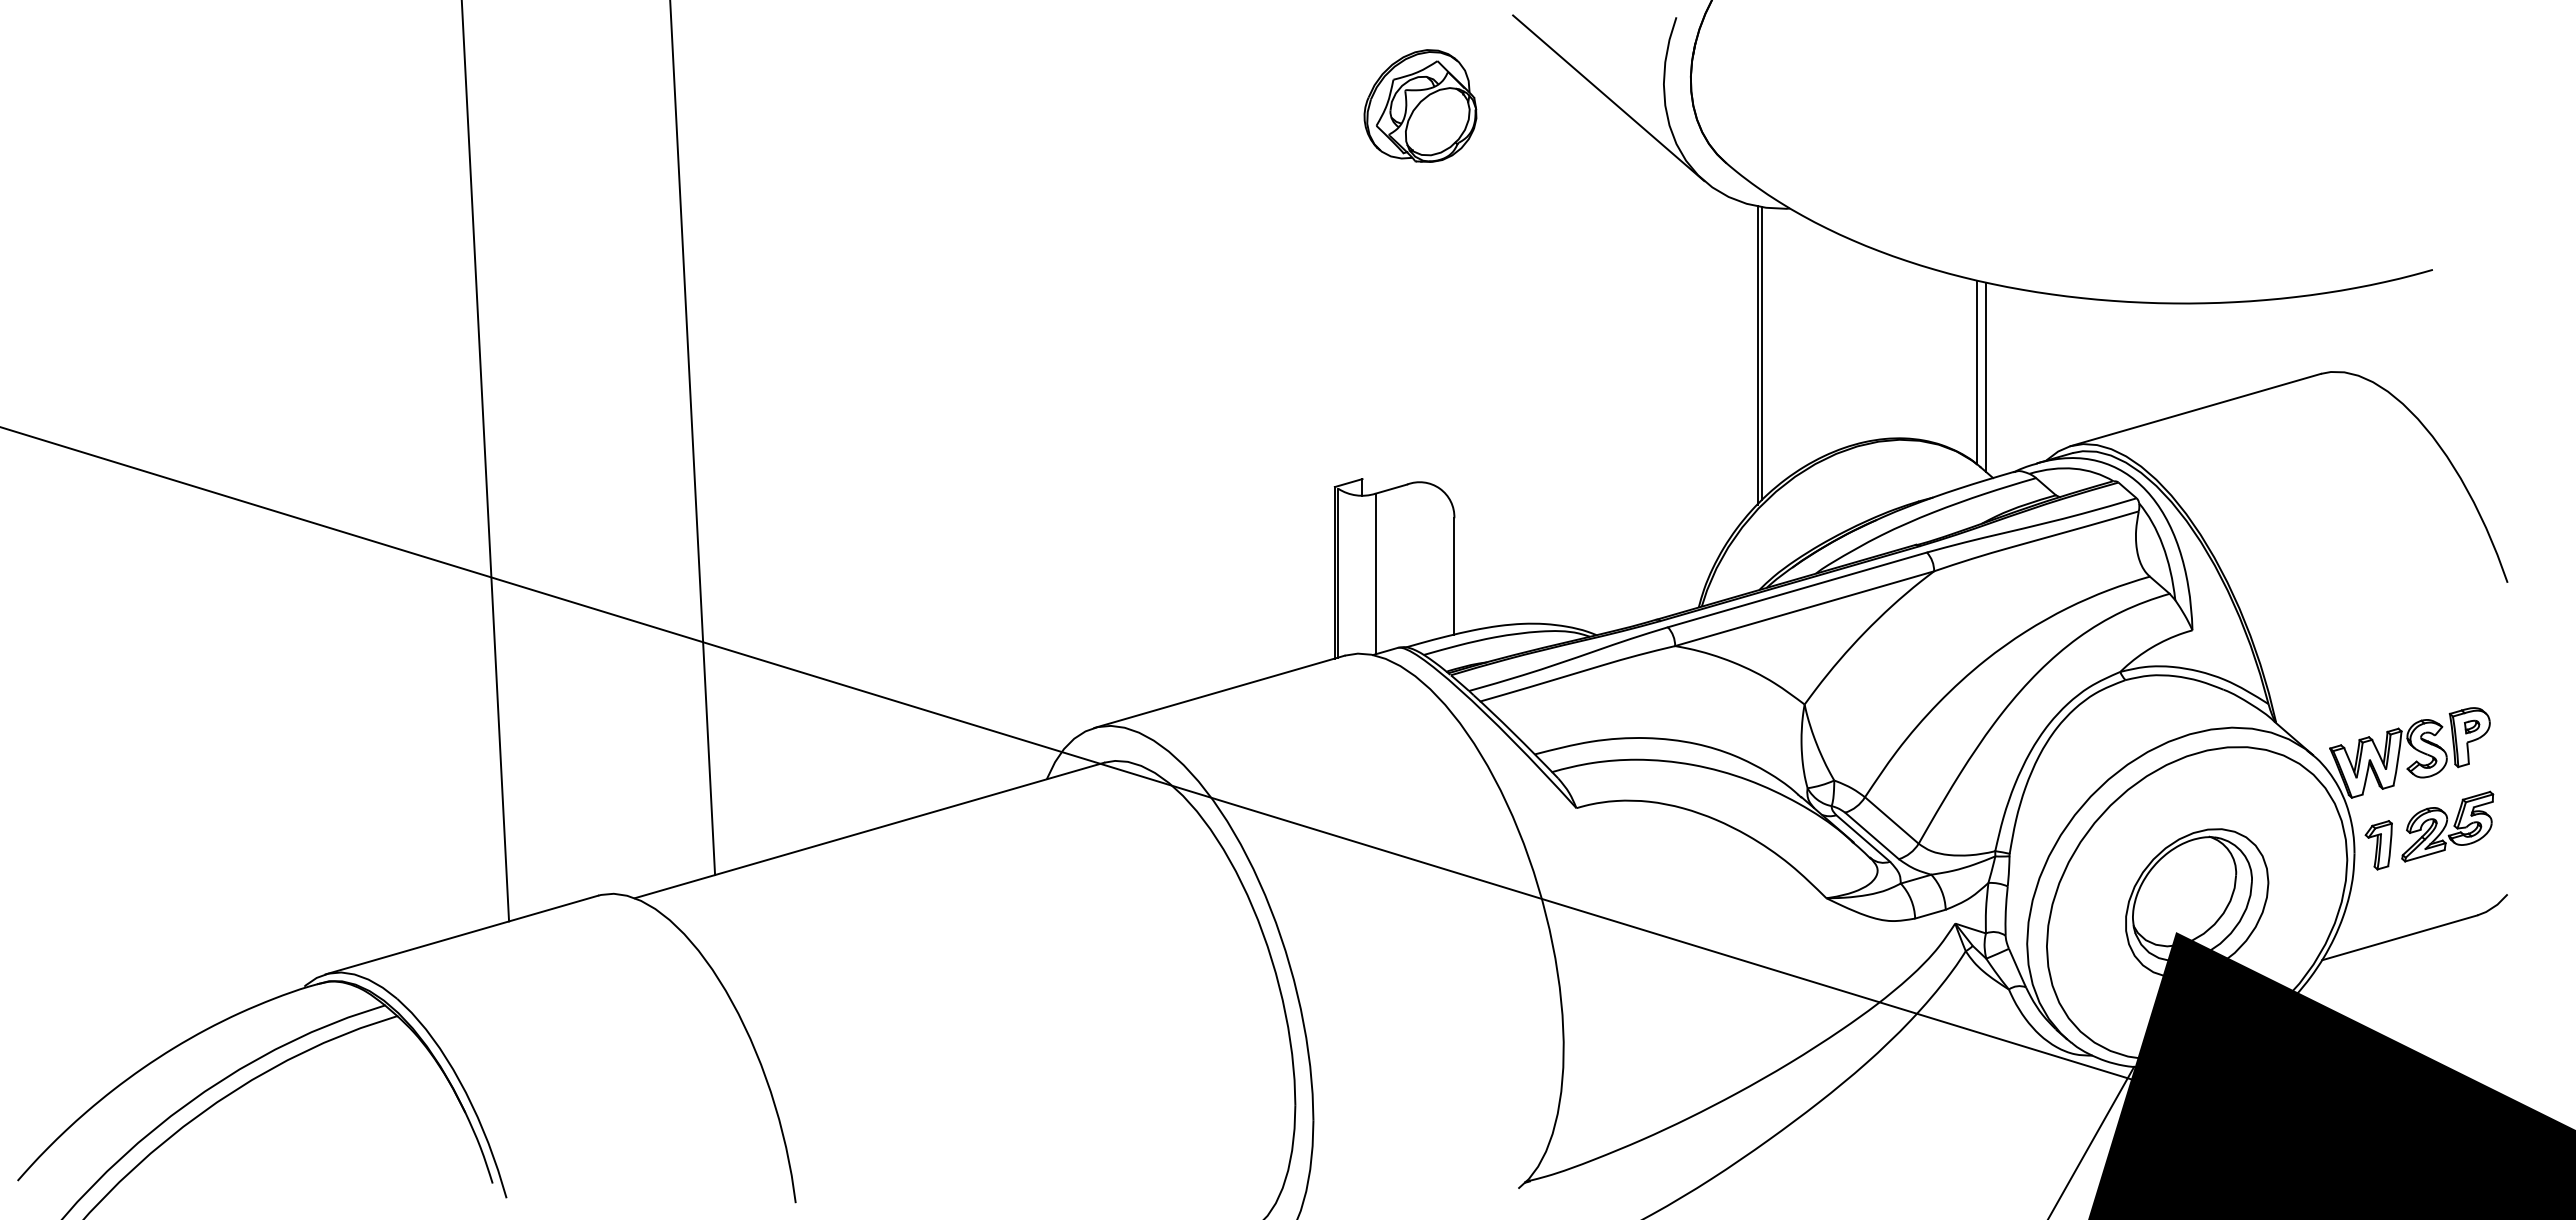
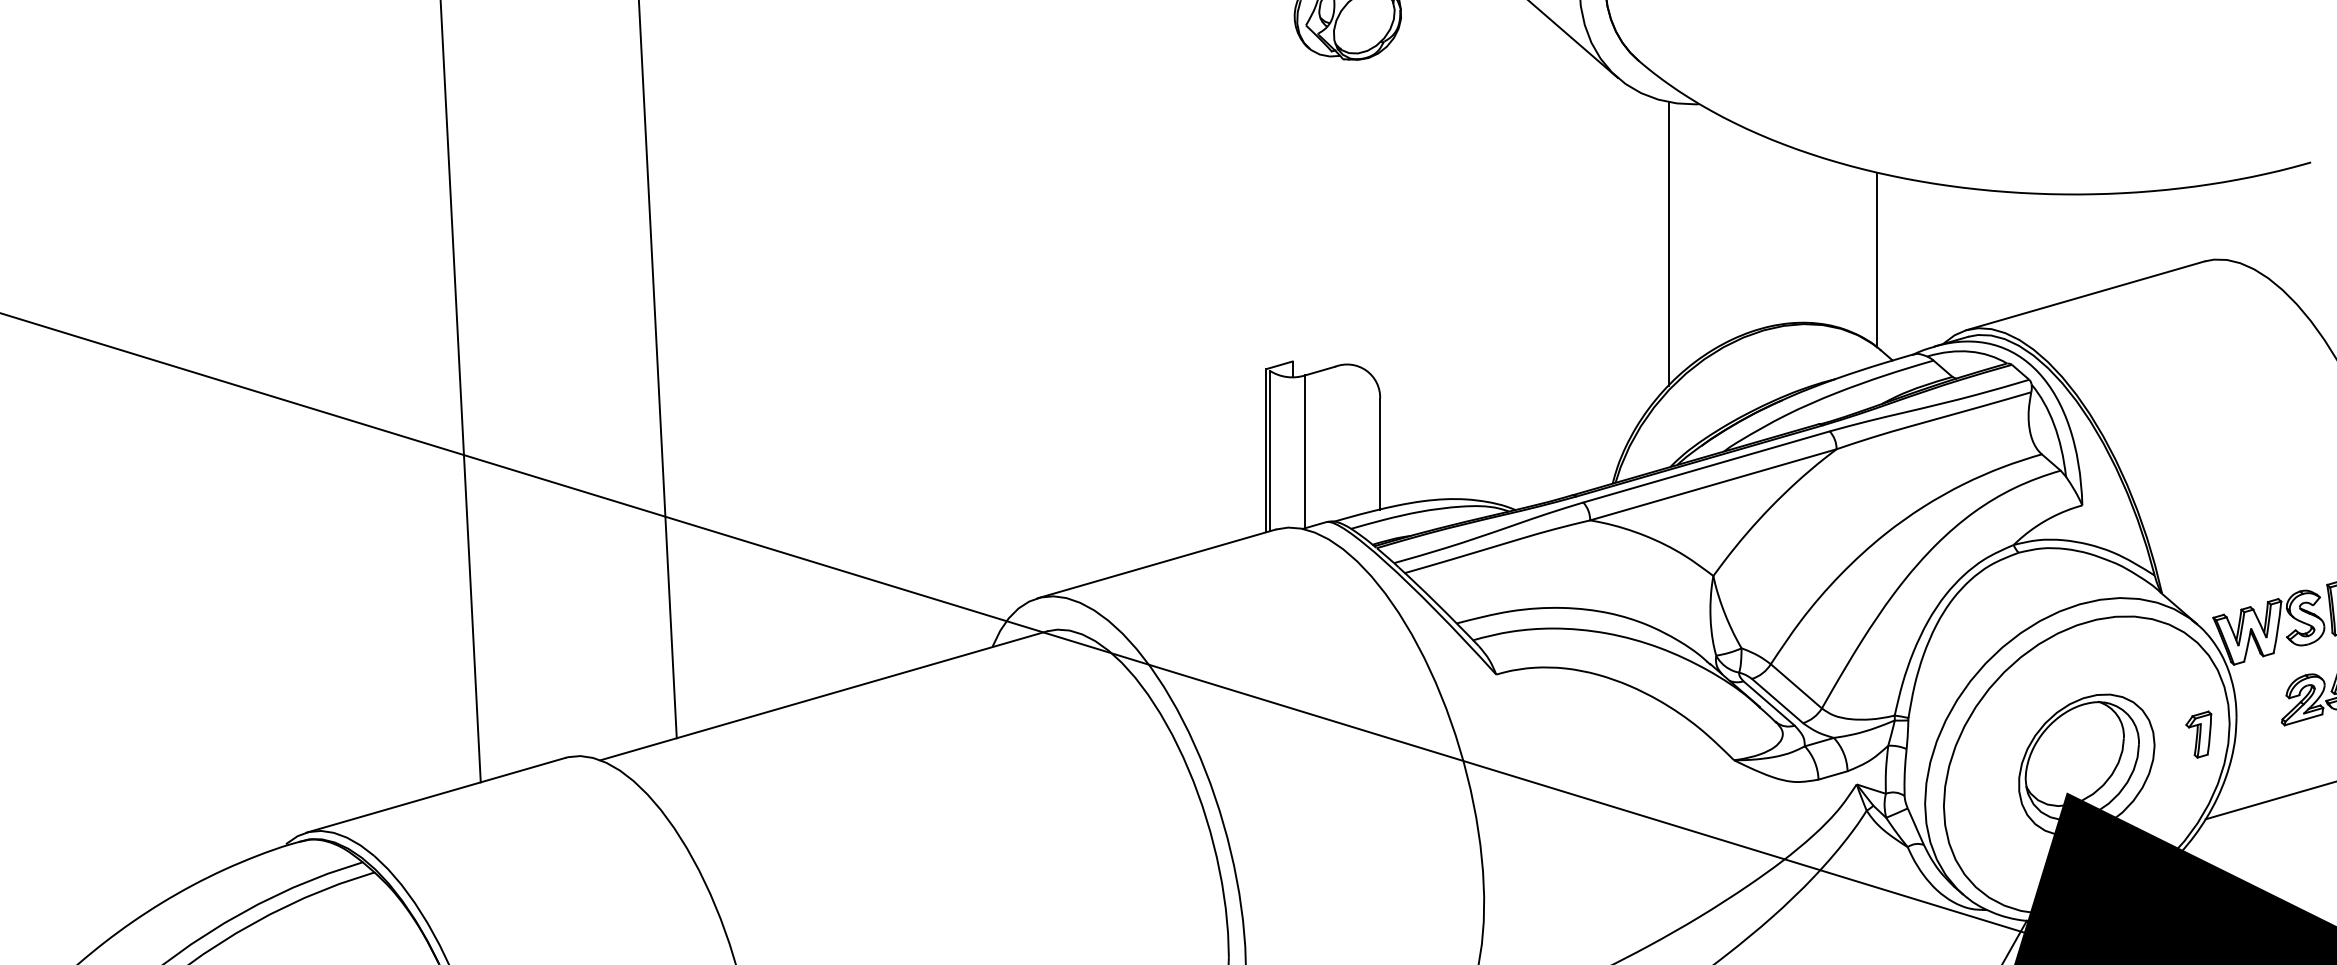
line: (1762, 353) -> (1673, 242), removed
line: (1985, 376) -> (1885, 263), removed
part: (2378, 845) -> (2198, 734), moved

